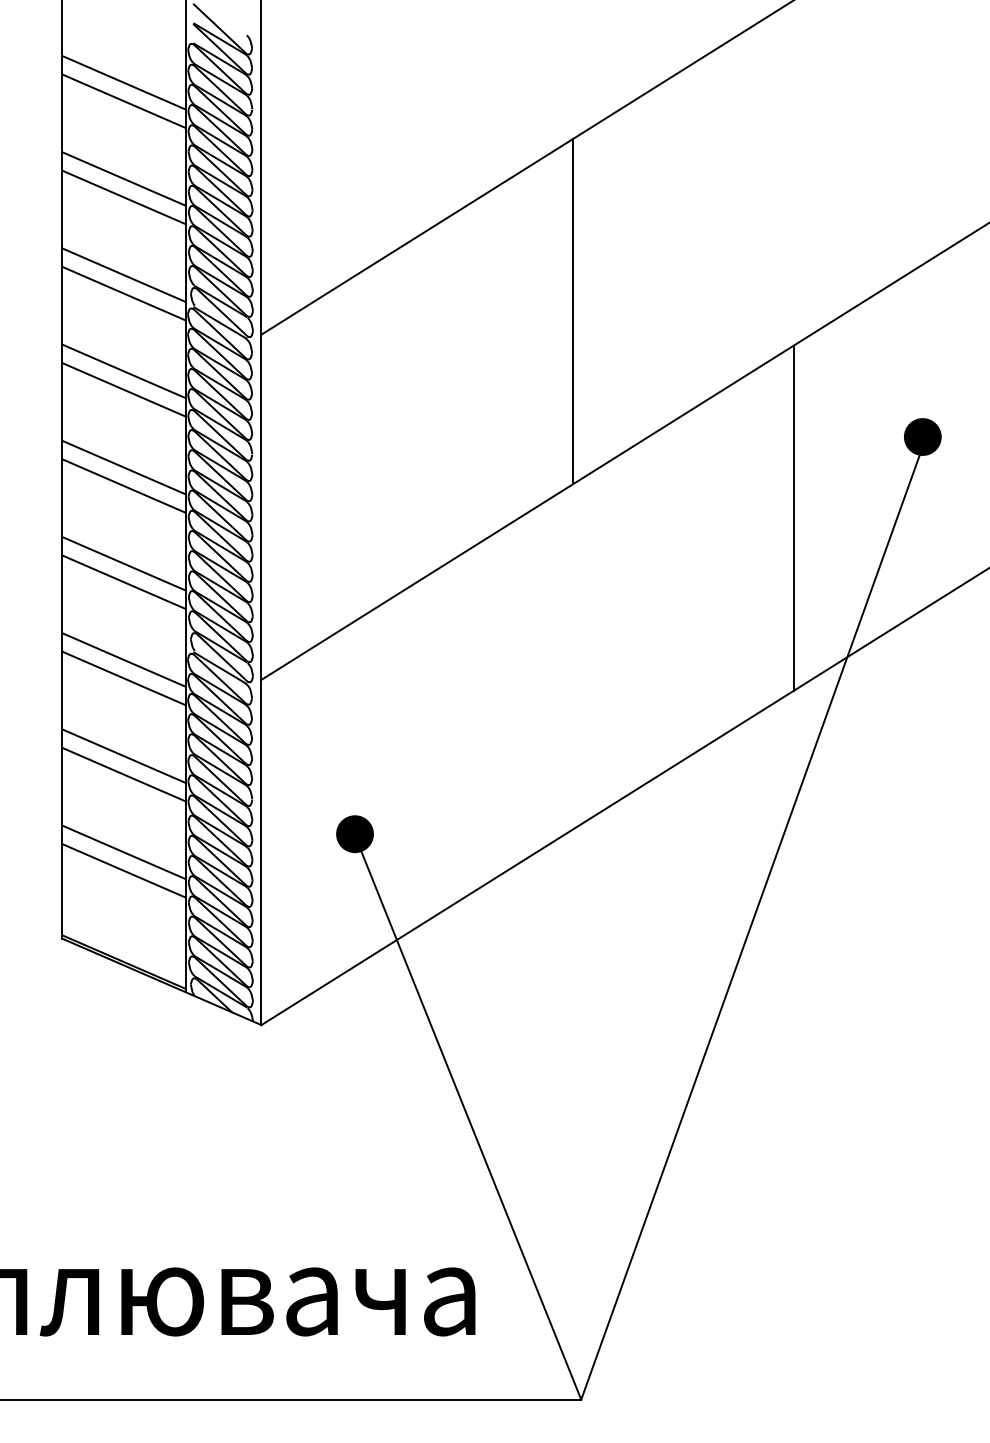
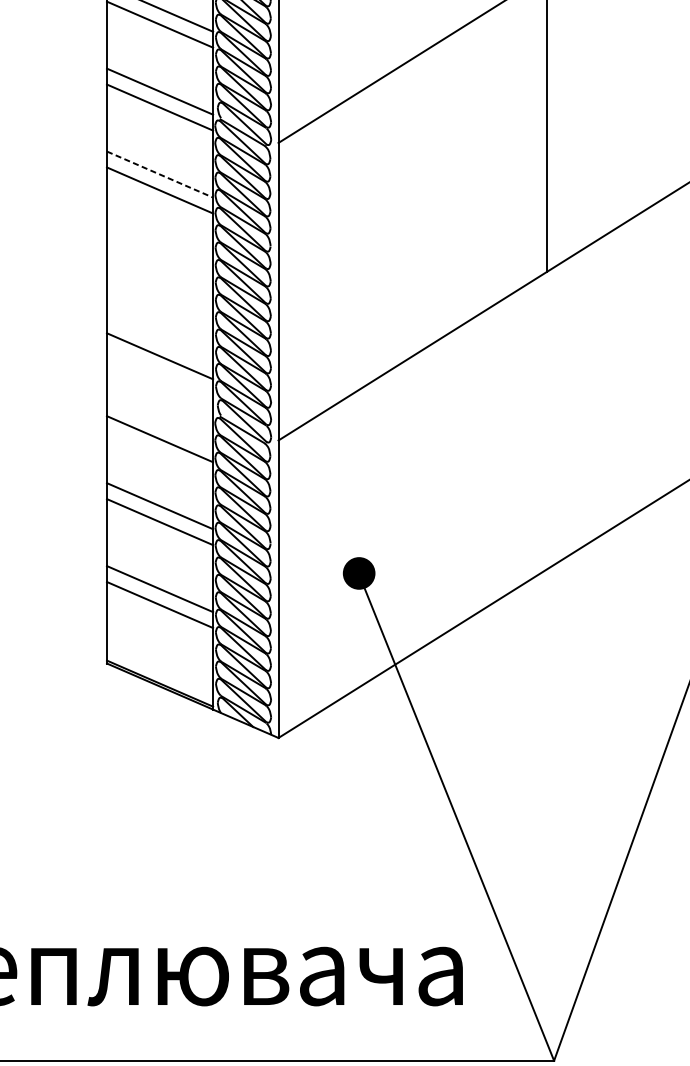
line: (124, 371) -> (160, 174), solid -> dashed
line: (123, 467) -> (159, 257), removed
line: (123, 485) -> (159, 272), removed
line: (123, 563) -> (159, 340), removed
line: (123, 659) -> (159, 422), removed

